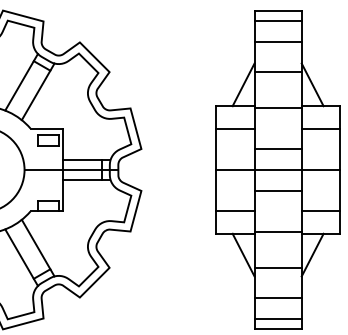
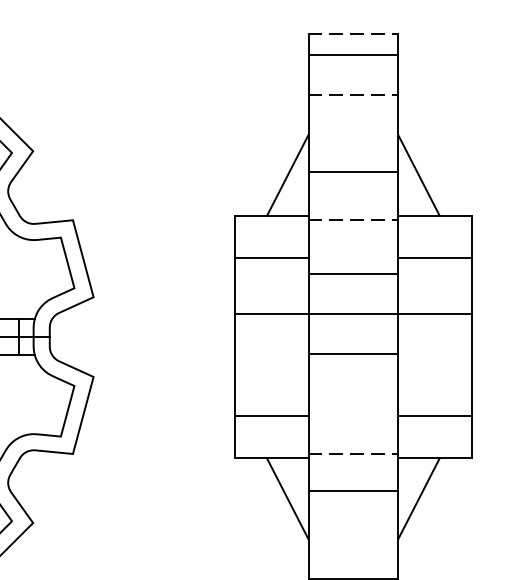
line: (278, 10) -> (354, 34), solid -> dashed
line: (278, 42) -> (354, 94), solid -> dashed
line: (277, 72) -> (352, 172), moved
line: (278, 108) -> (354, 220), solid -> dashed
line: (277, 149) -> (352, 275), moved
line: (277, 169) -> (352, 313), moved
line: (277, 190) -> (352, 353), moved
line: (278, 231) -> (354, 453), solid -> dashed
line: (277, 267) -> (352, 490), moved

